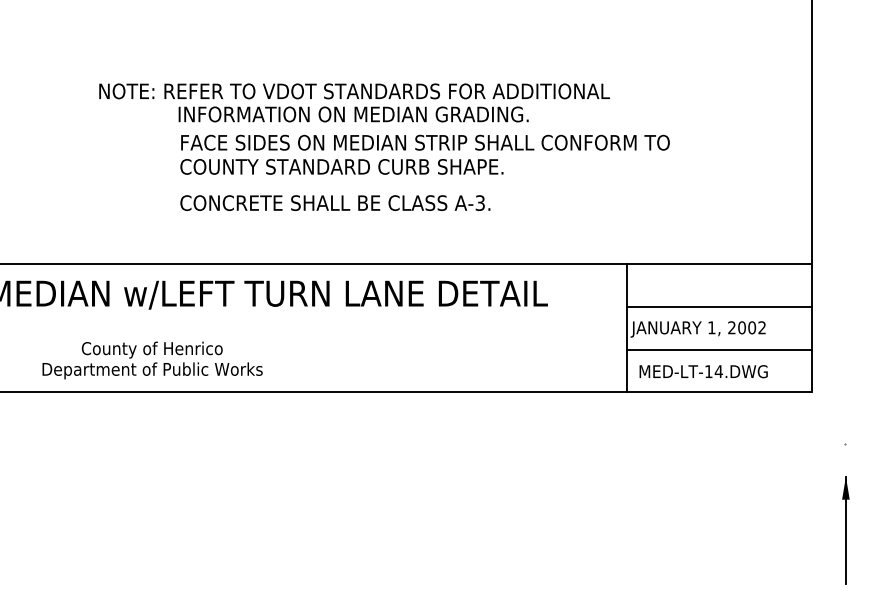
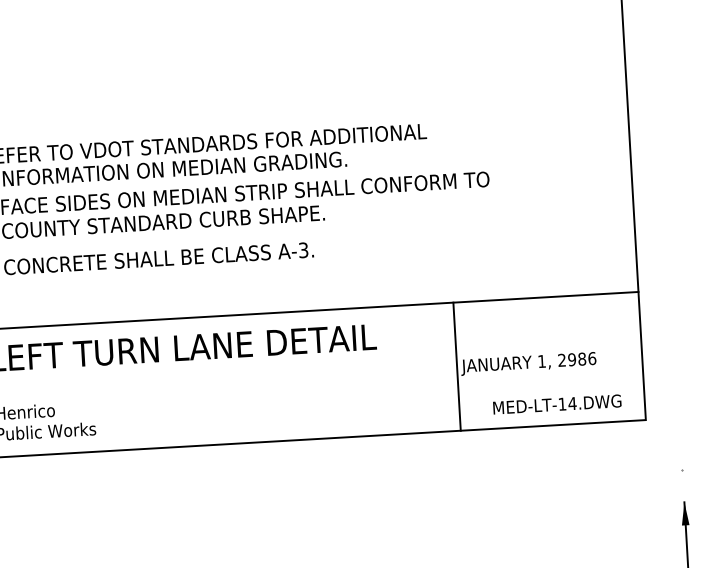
line: (719, 306) -> (548, 339), removed
text: (752, 327) -> (582, 358), 2002 -> 2986
line: (719, 349) -> (550, 382), removed
text: (703, 371) -> (557, 404), moved

